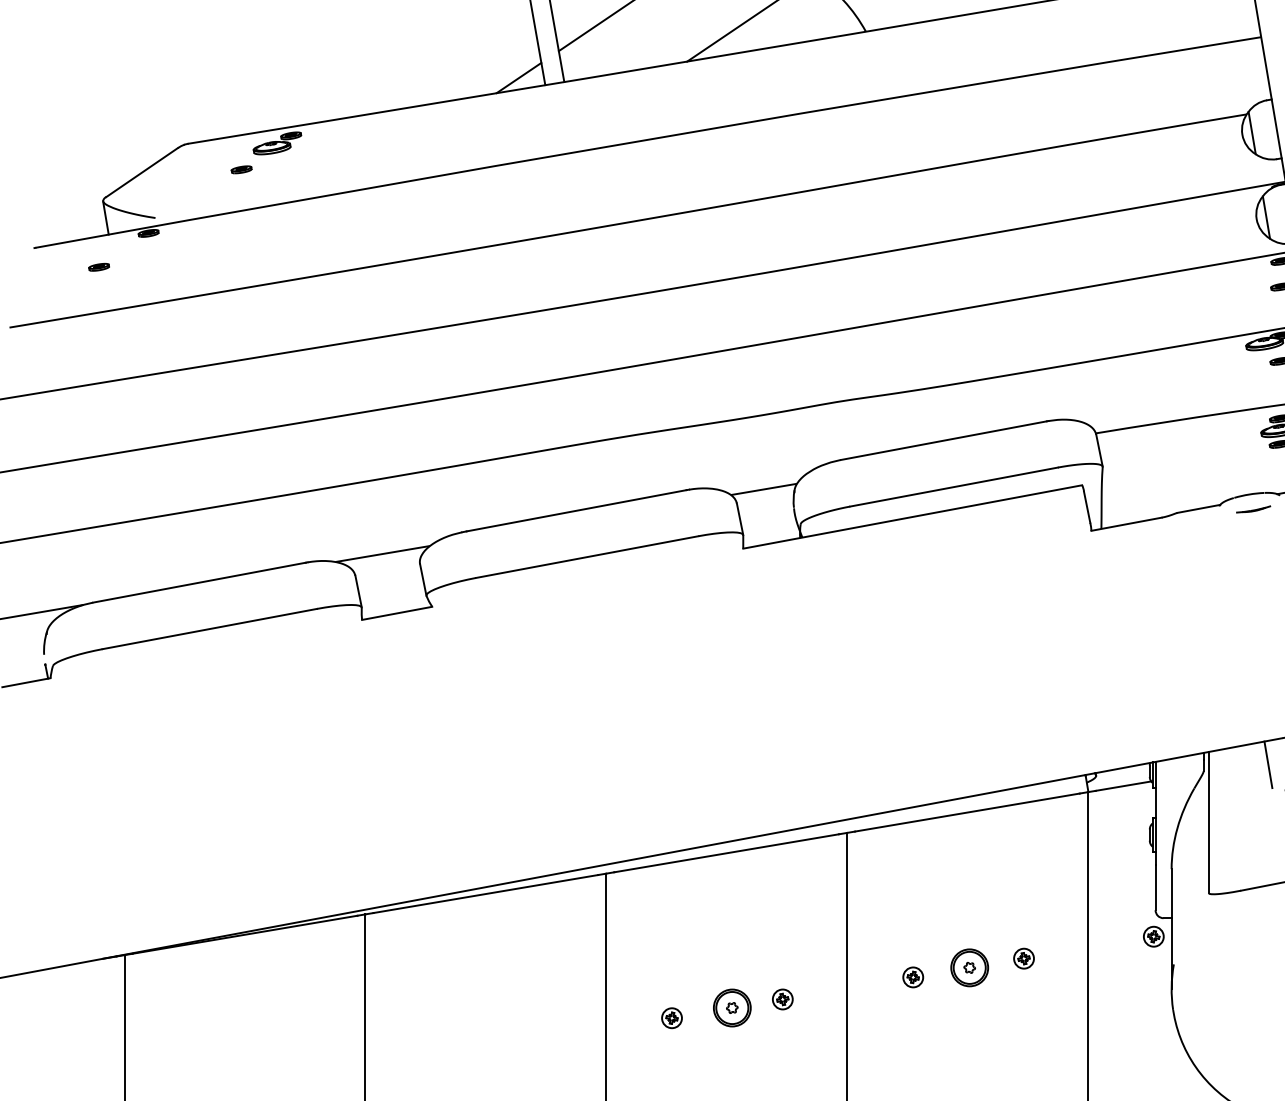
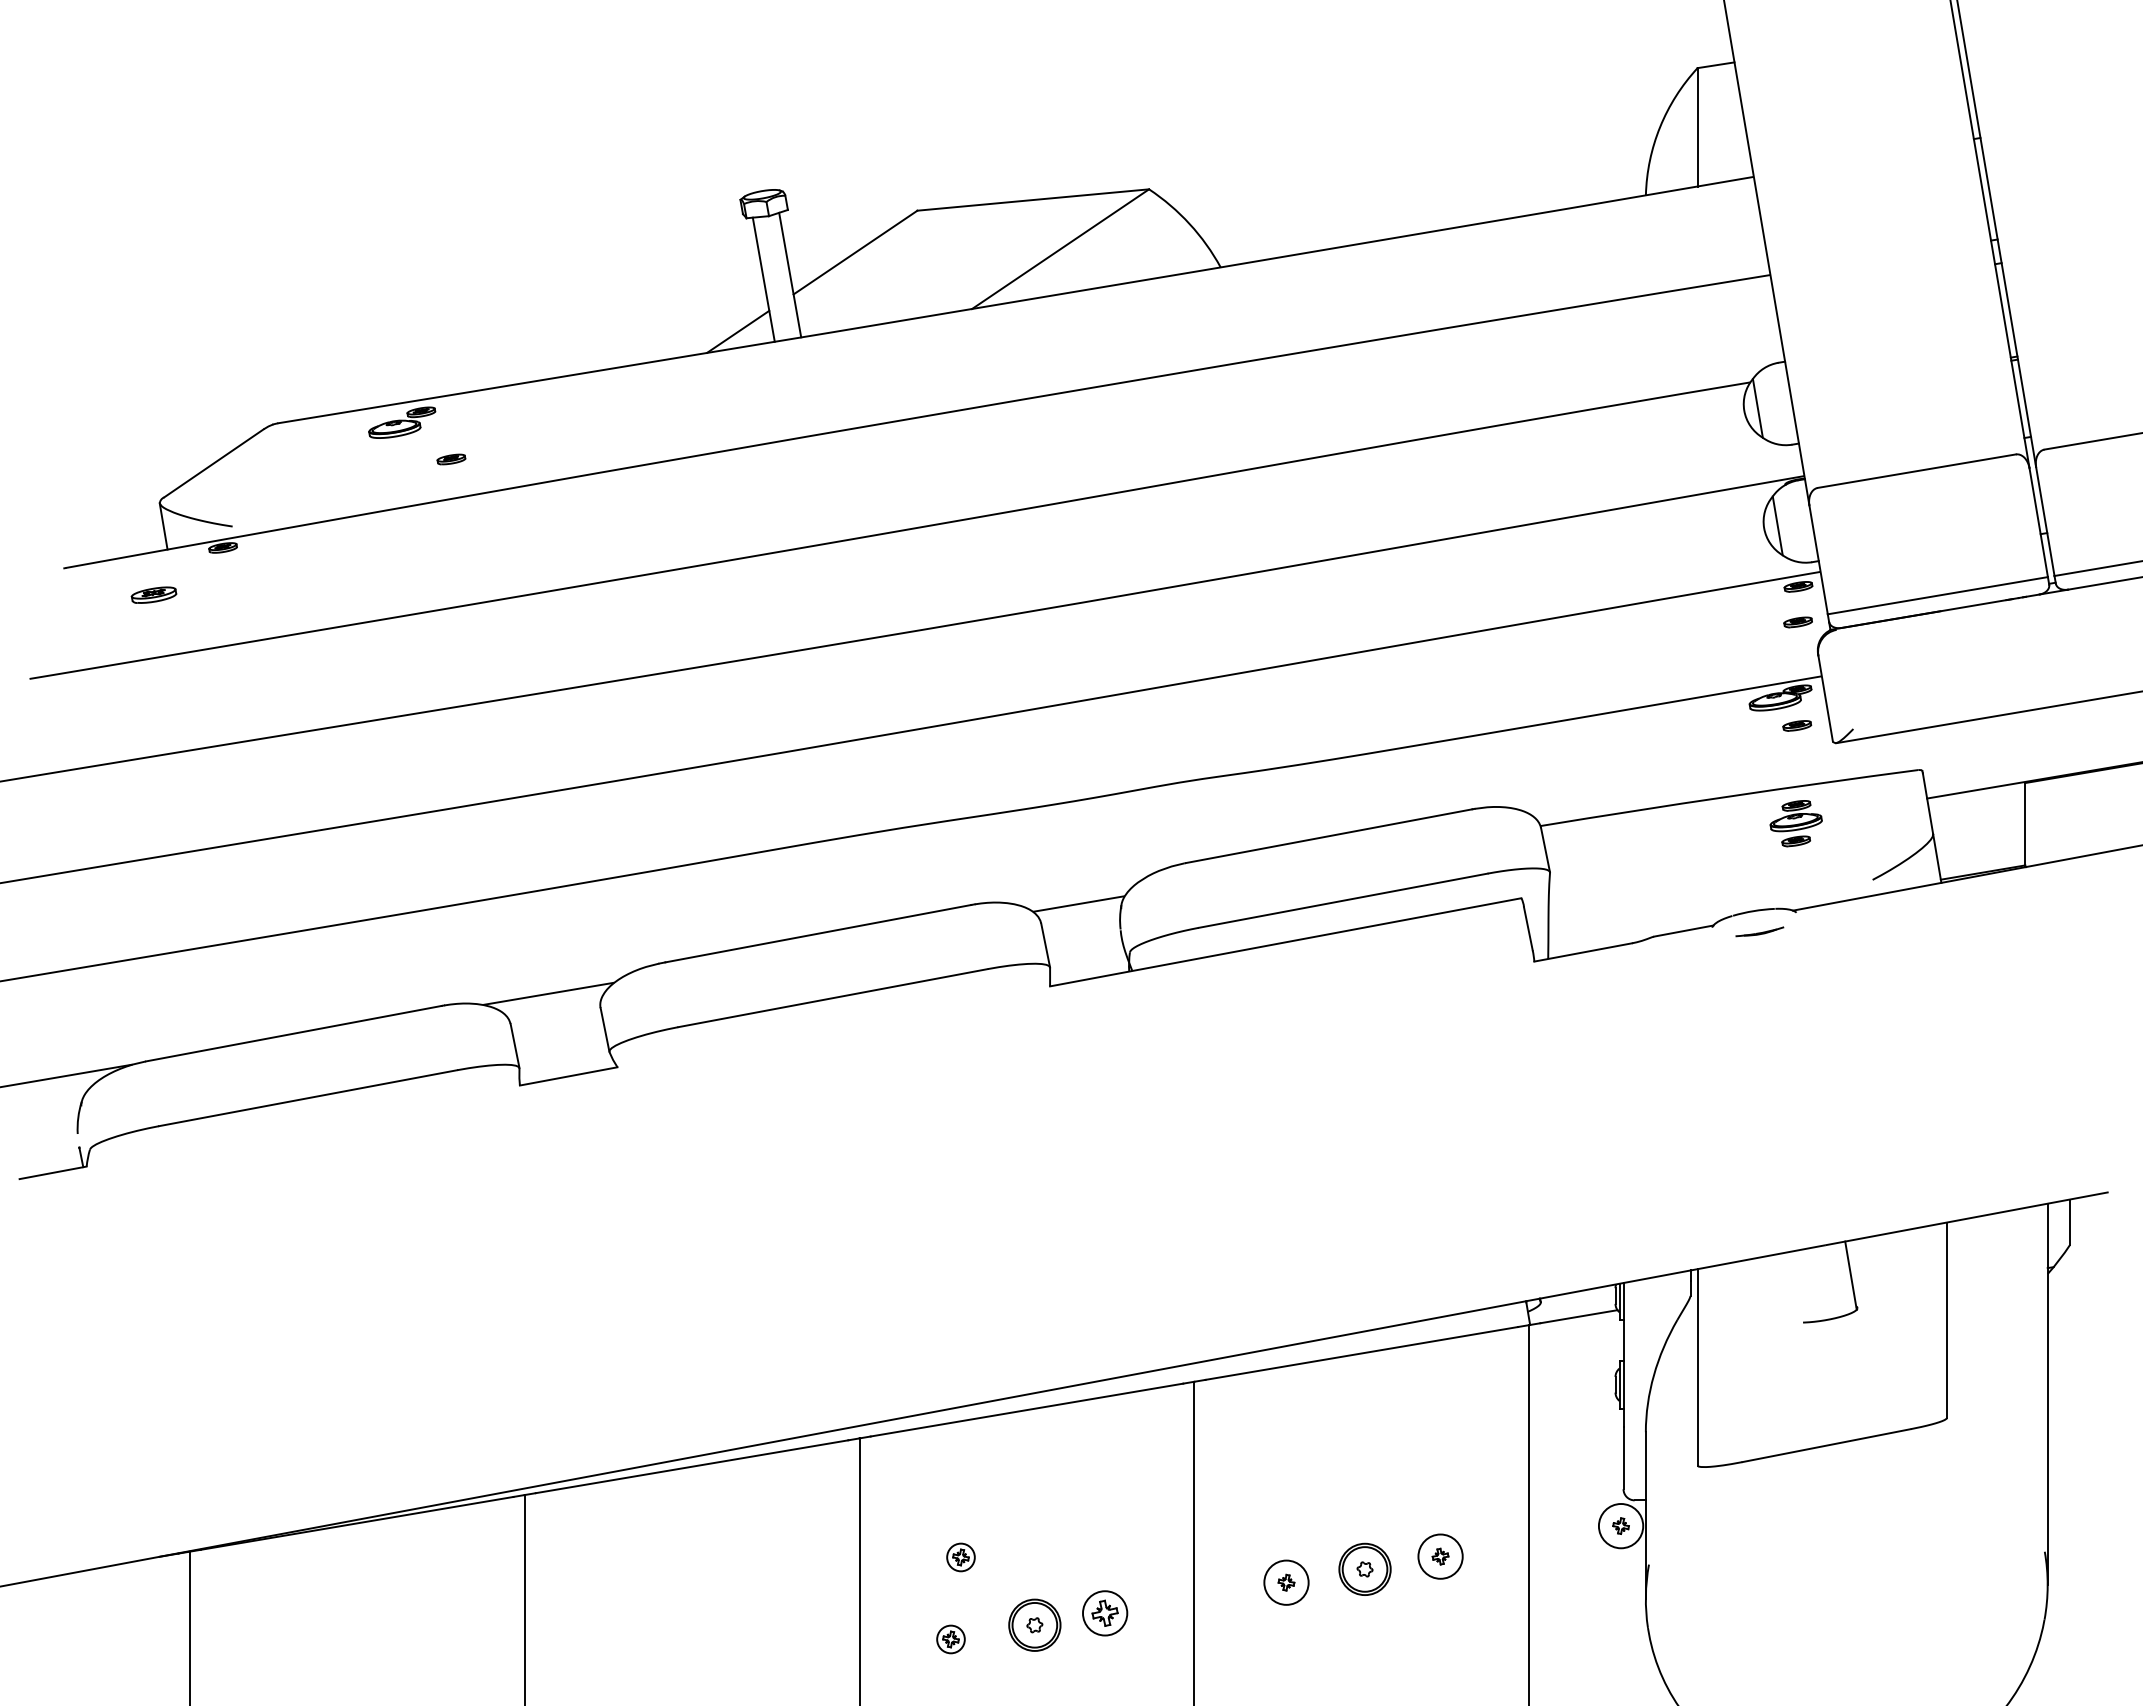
part: (241, 169) -> (451, 459), moved
part: (99, 266) -> (154, 594), size x1.6
line: (1267, 764) -> (1779, 1286), removed
circle: (1153, 936) -> (1620, 1525), size x1.6
circle: (1023, 958) -> (1440, 1556), size x1.6
part: (678, 959) -> (960, 1557), added
circle: (913, 977) -> (1286, 1582), size x1.6
part: (782, 999) -> (1104, 1613), size x1.6

